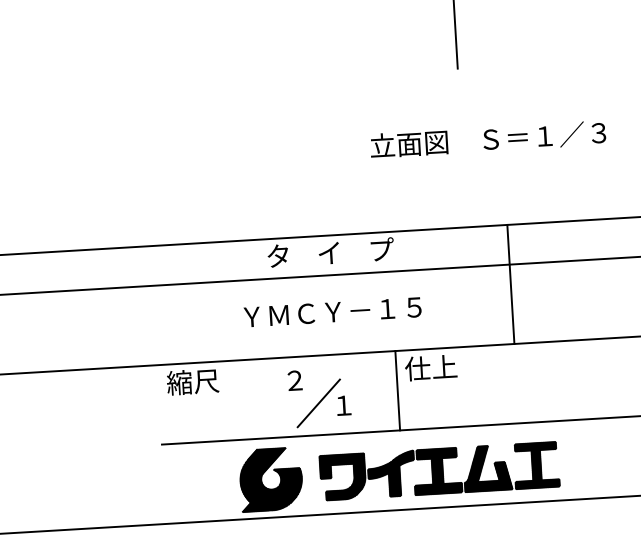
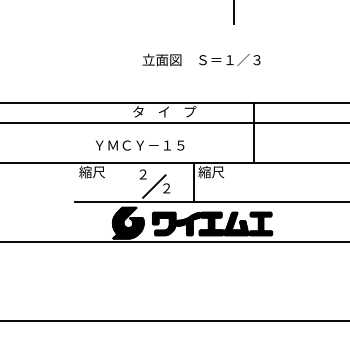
text: (487, 138) -> (201, 59), moved
text: (331, 312) -> (139, 145), moved
text: (431, 368) -> (211, 172), 仕上 -> 縮尺
text: (343, 403) -> (166, 187), １ -> ２

